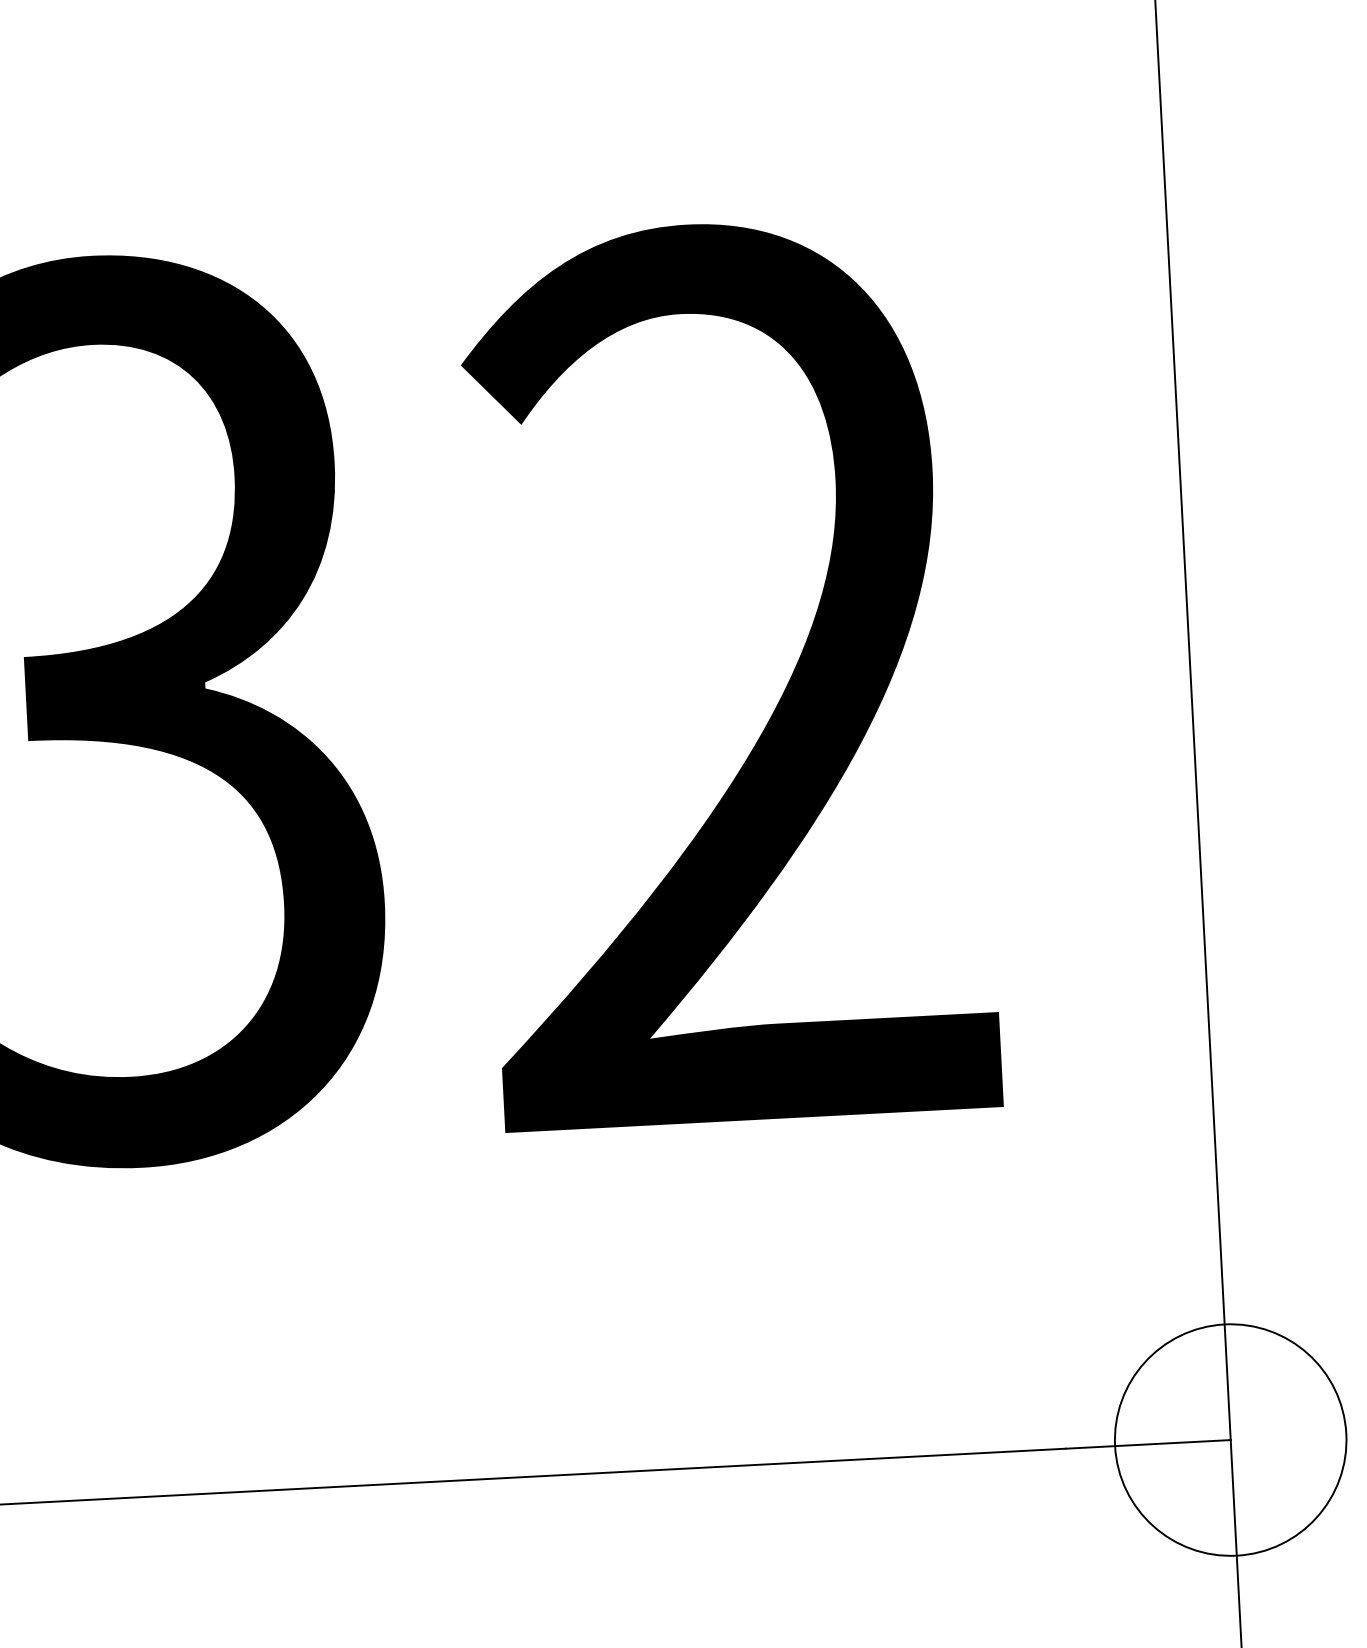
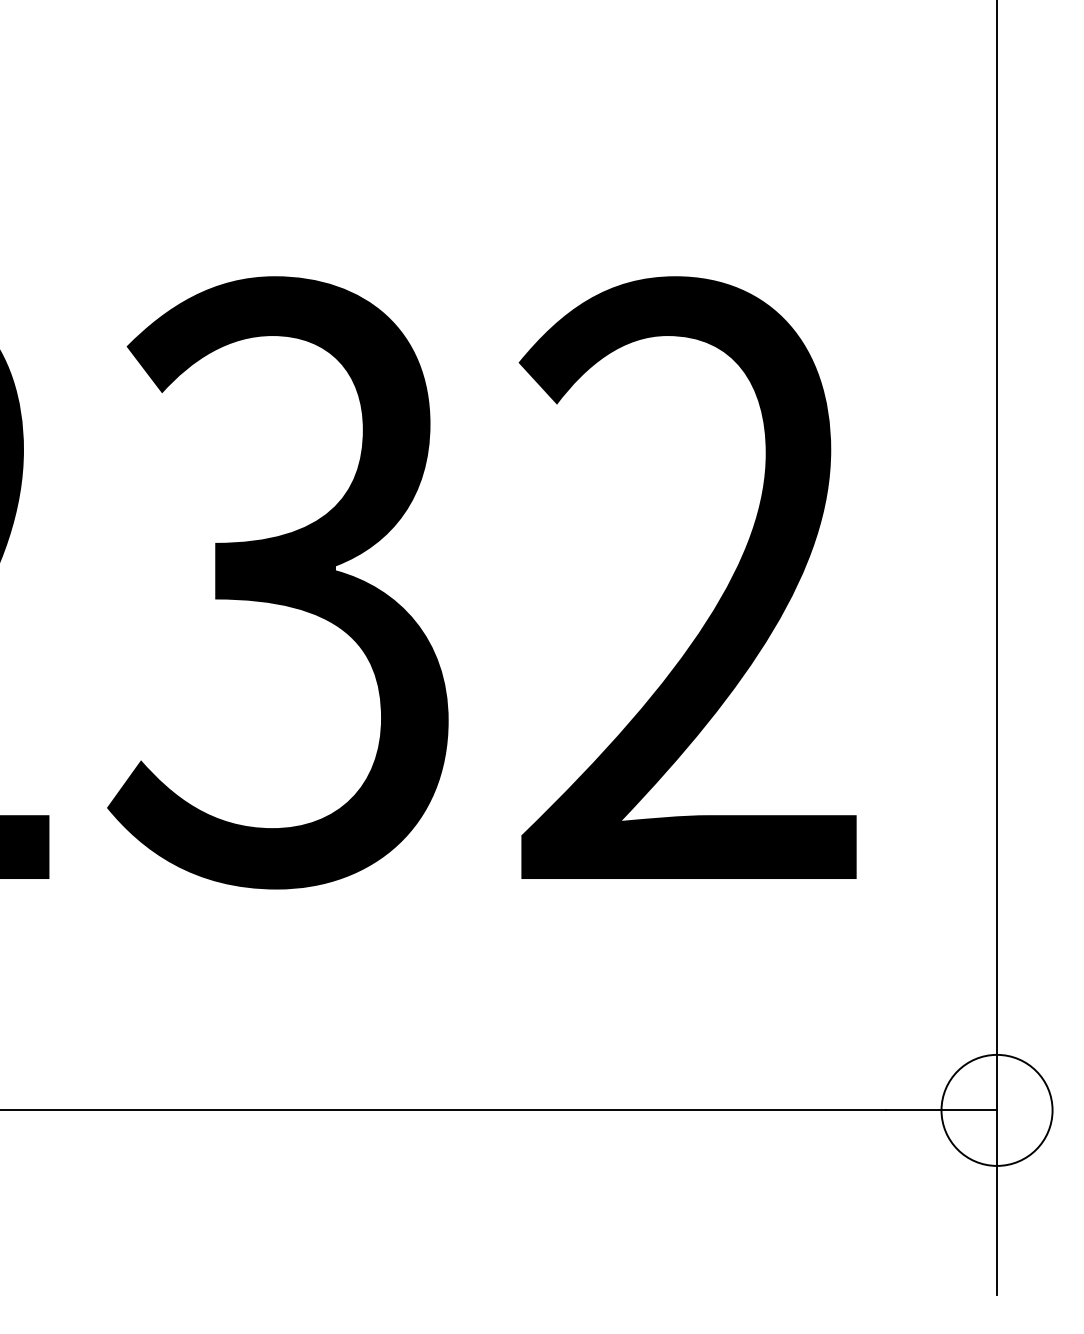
circle: (1229, 1438) -> (996, 1109), size x0.71

